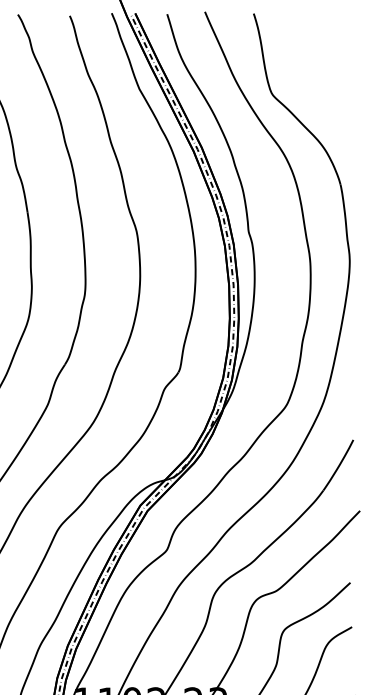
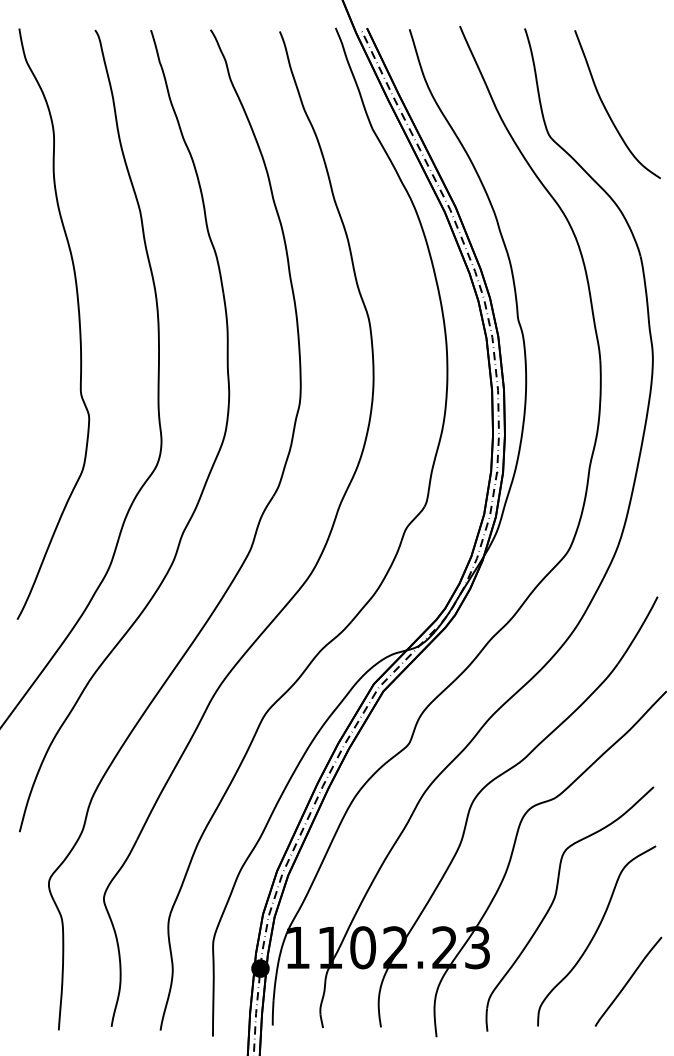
curve: (315, 75) -> (607, 110), added

